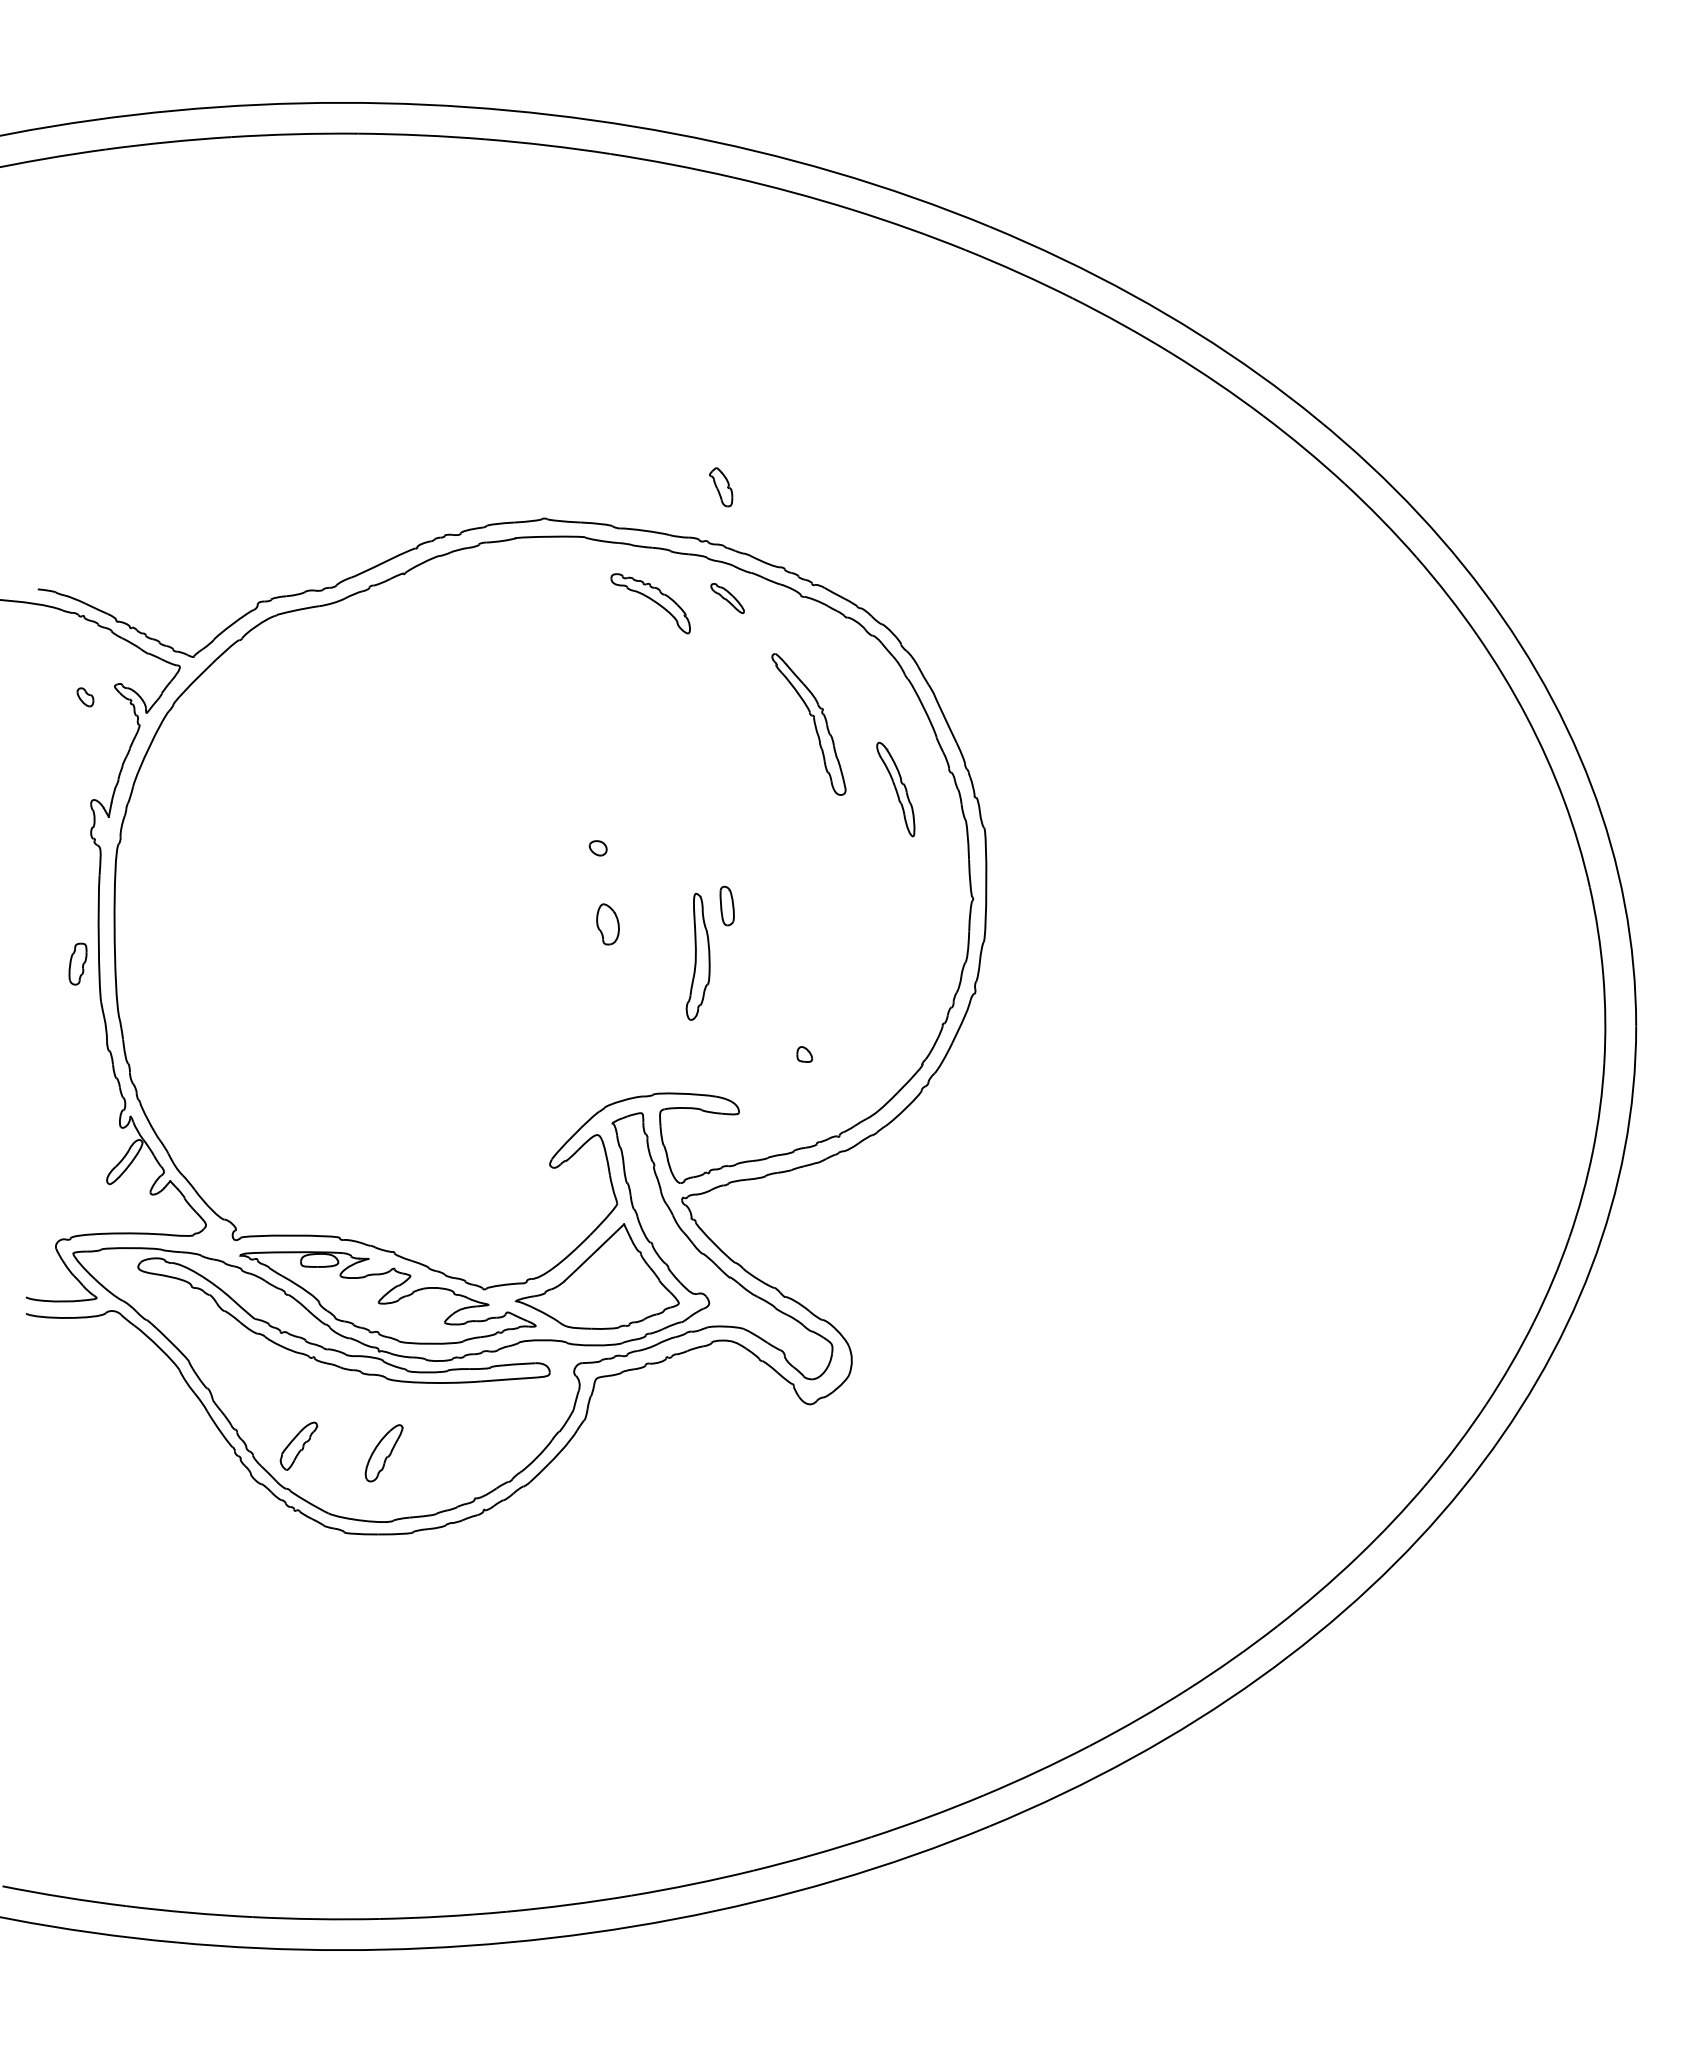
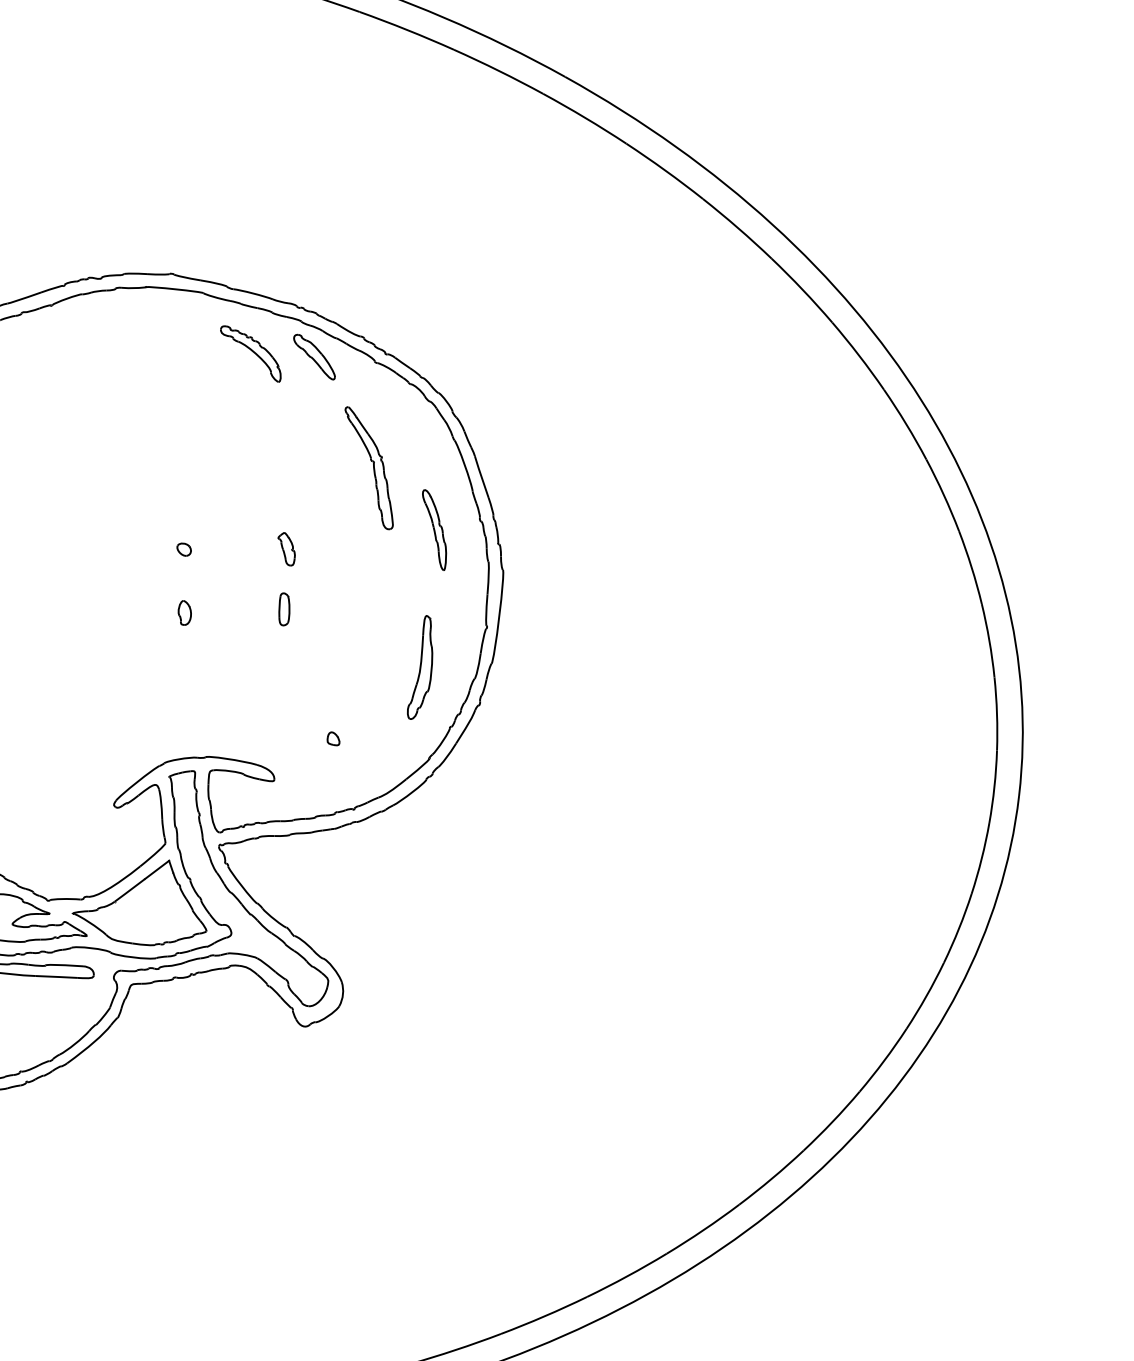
part: (721, 487) -> (286, 549), moved
part: (727, 598) -> (314, 357), size x1.67
part: (607, 924) -> (184, 613), size x0.71
part: (697, 956) -> (421, 667), moved

